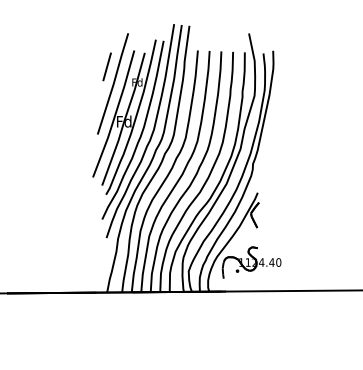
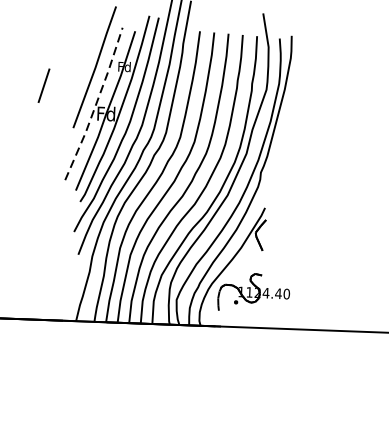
line: (106, 66) -> (43, 85), moved
line: (115, 114) -> (96, 104), solid -> dashed

